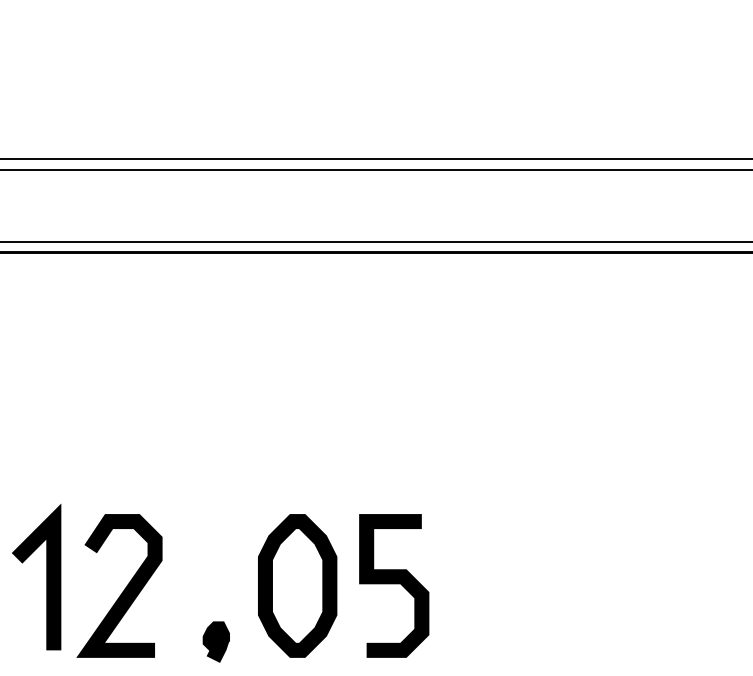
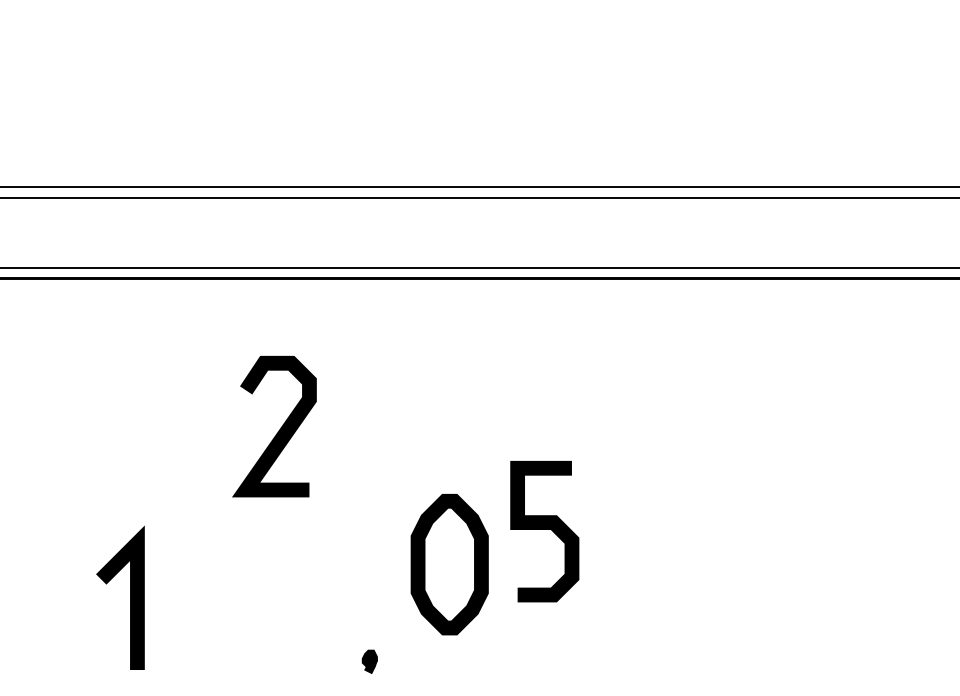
line: (46, 576) -> (202, 597), removed
curve: (393, 583) -> (544, 529), moved
part: (297, 585) -> (449, 564), moved
curve: (123, 589) -> (278, 430), moved
part: (216, 641) -> (369, 661), size x0.6

